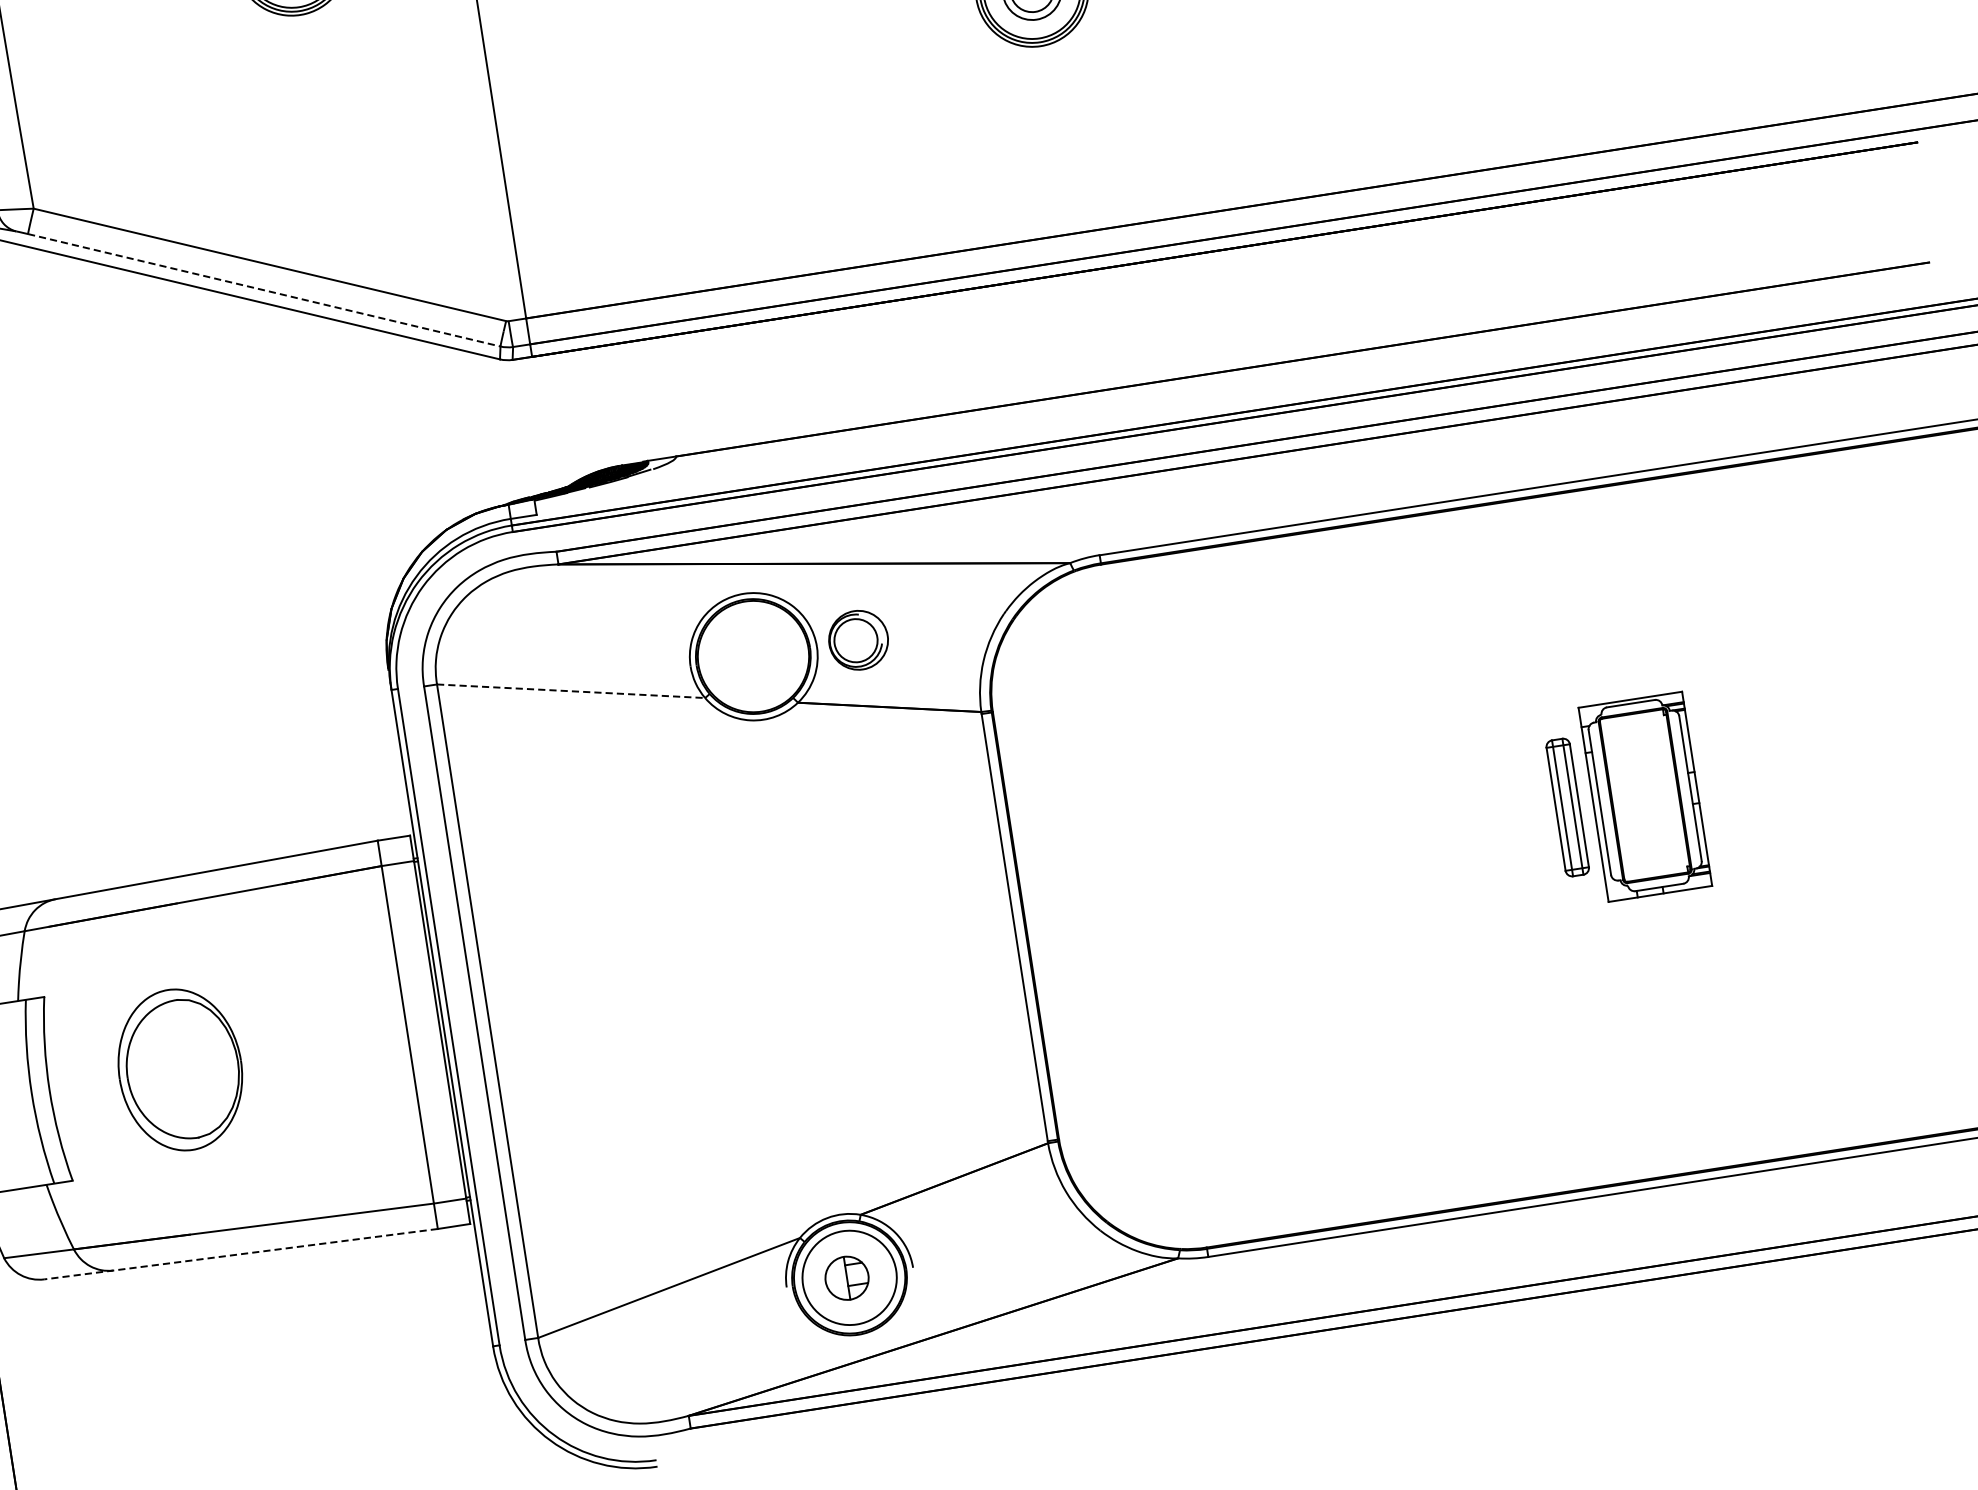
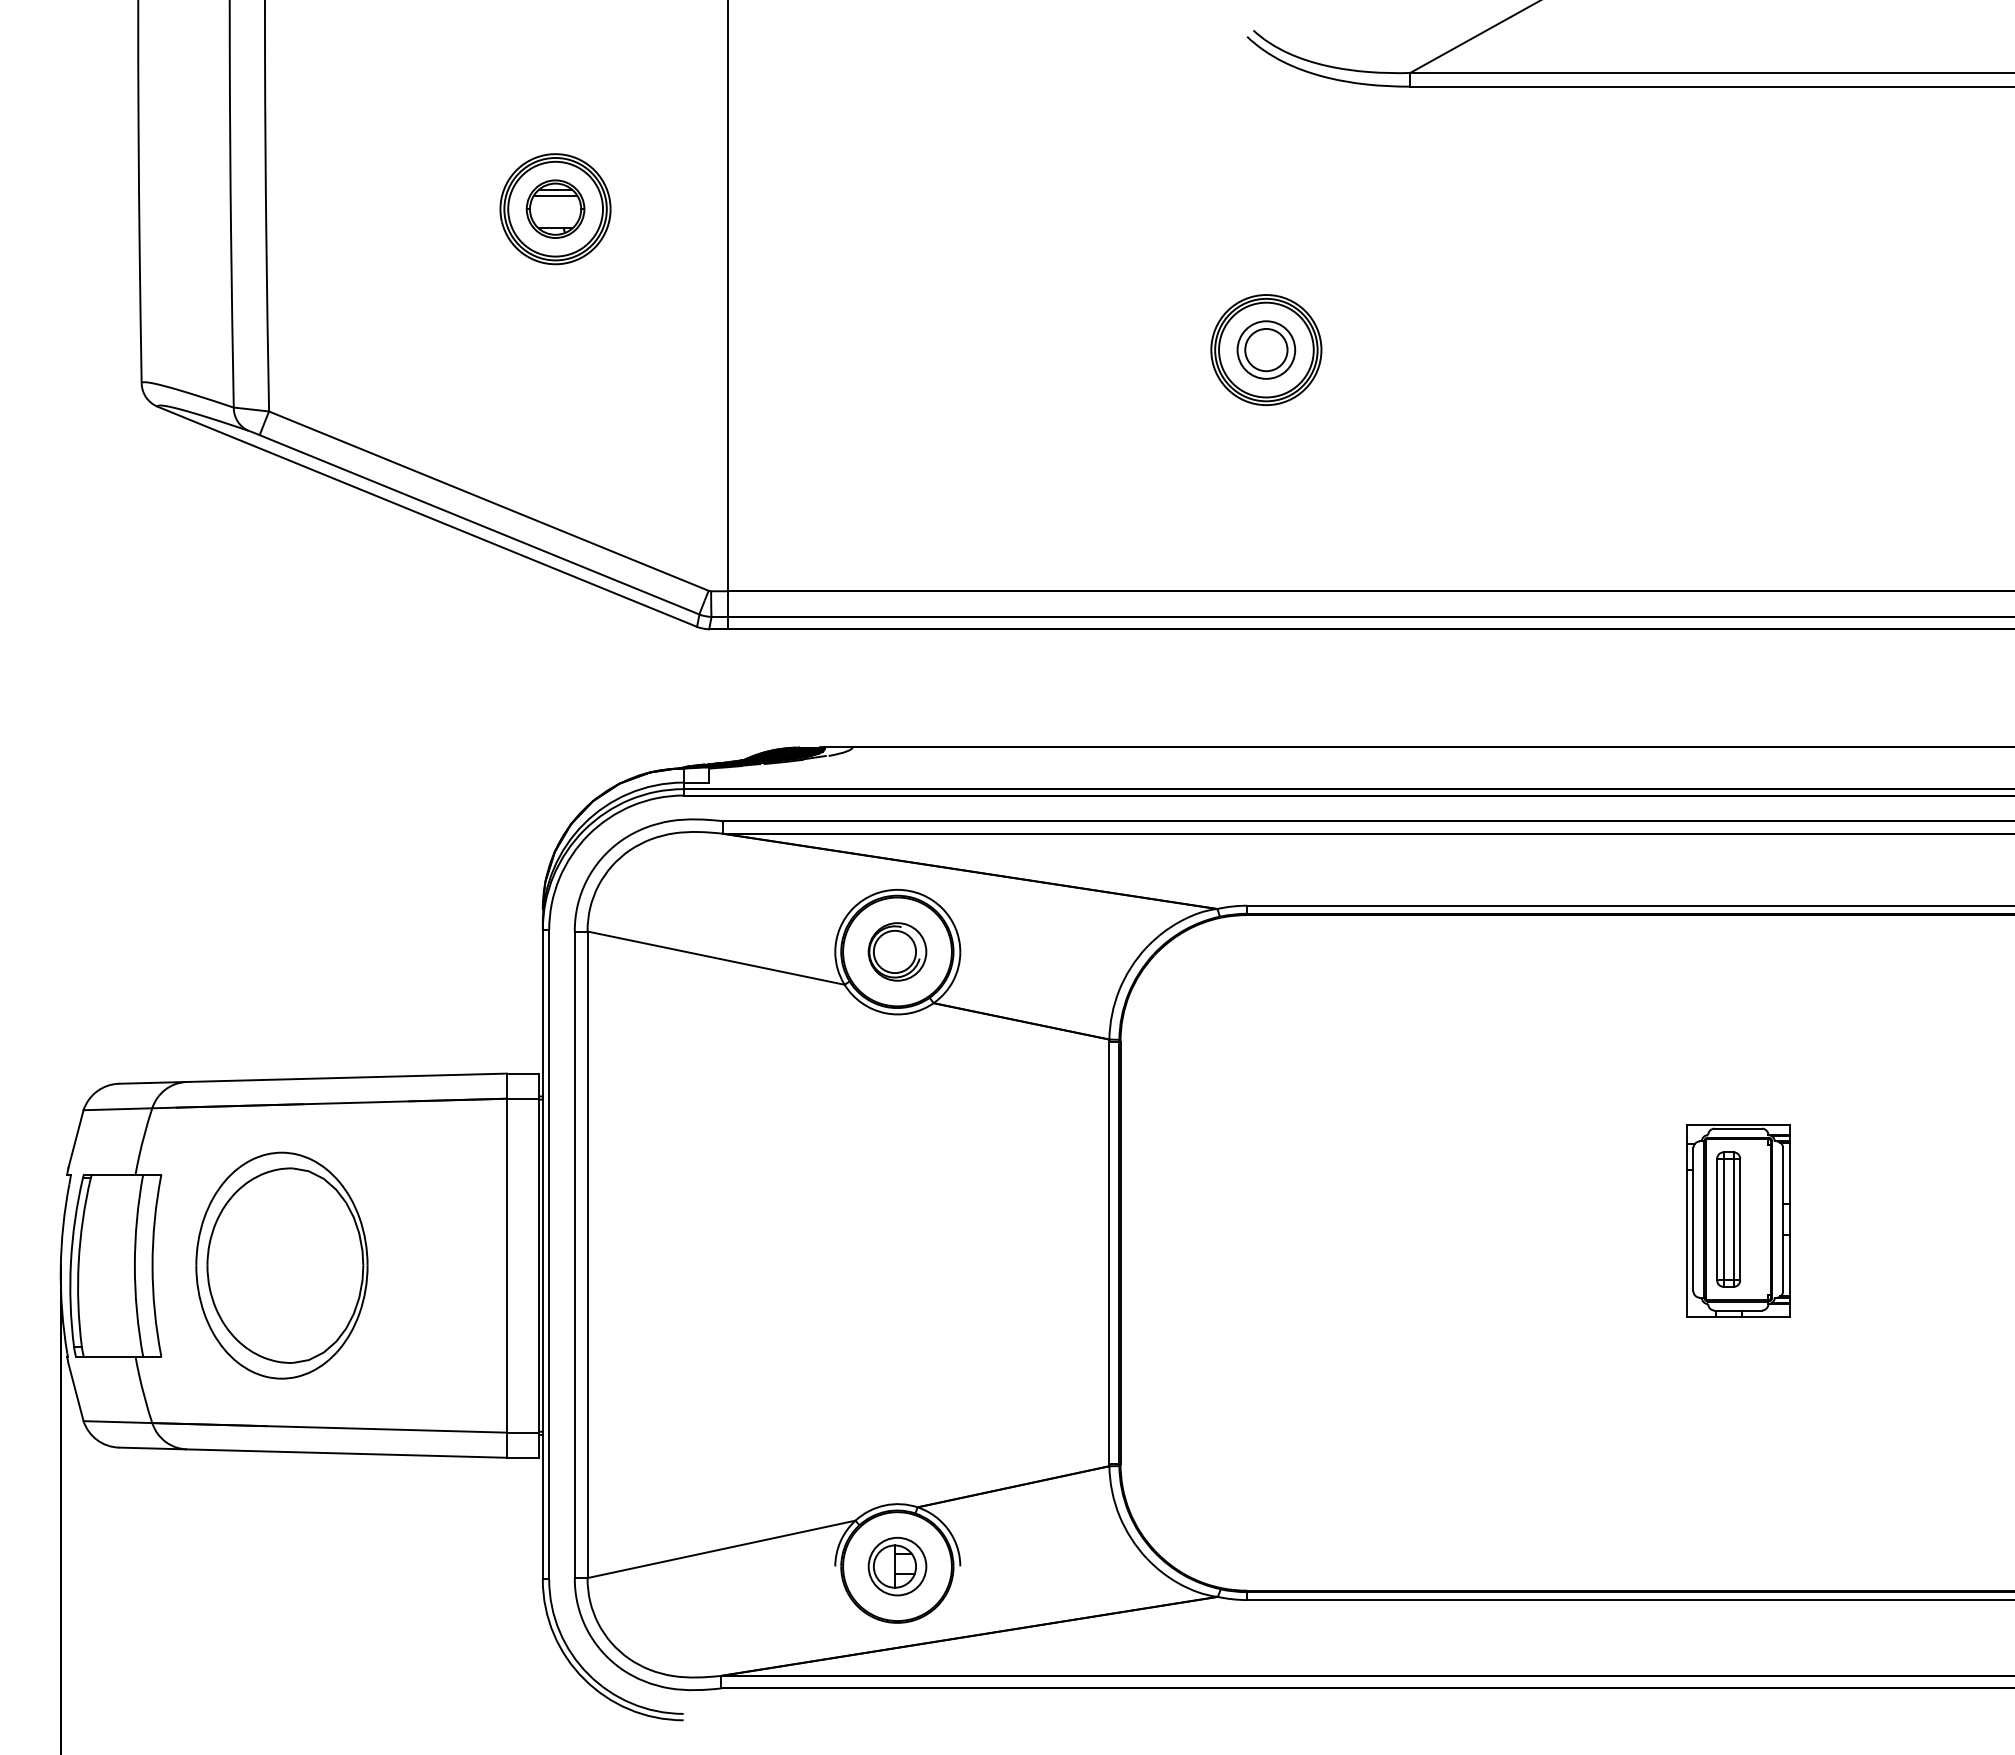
line: (265, 290) -> (480, 525), dashed -> solid
part: (858, 639) -> (897, 951), moved
line: (571, 691) -> (716, 958), dashed -> solid
part: (1567, 807) -> (1728, 1219), moved
part: (179, 1069) -> (281, 1265), size x1.43
line: (241, 1253) -> (313, 1452), dashed -> solid
circle: (849, 1277) -> (897, 1566), size x0.62

